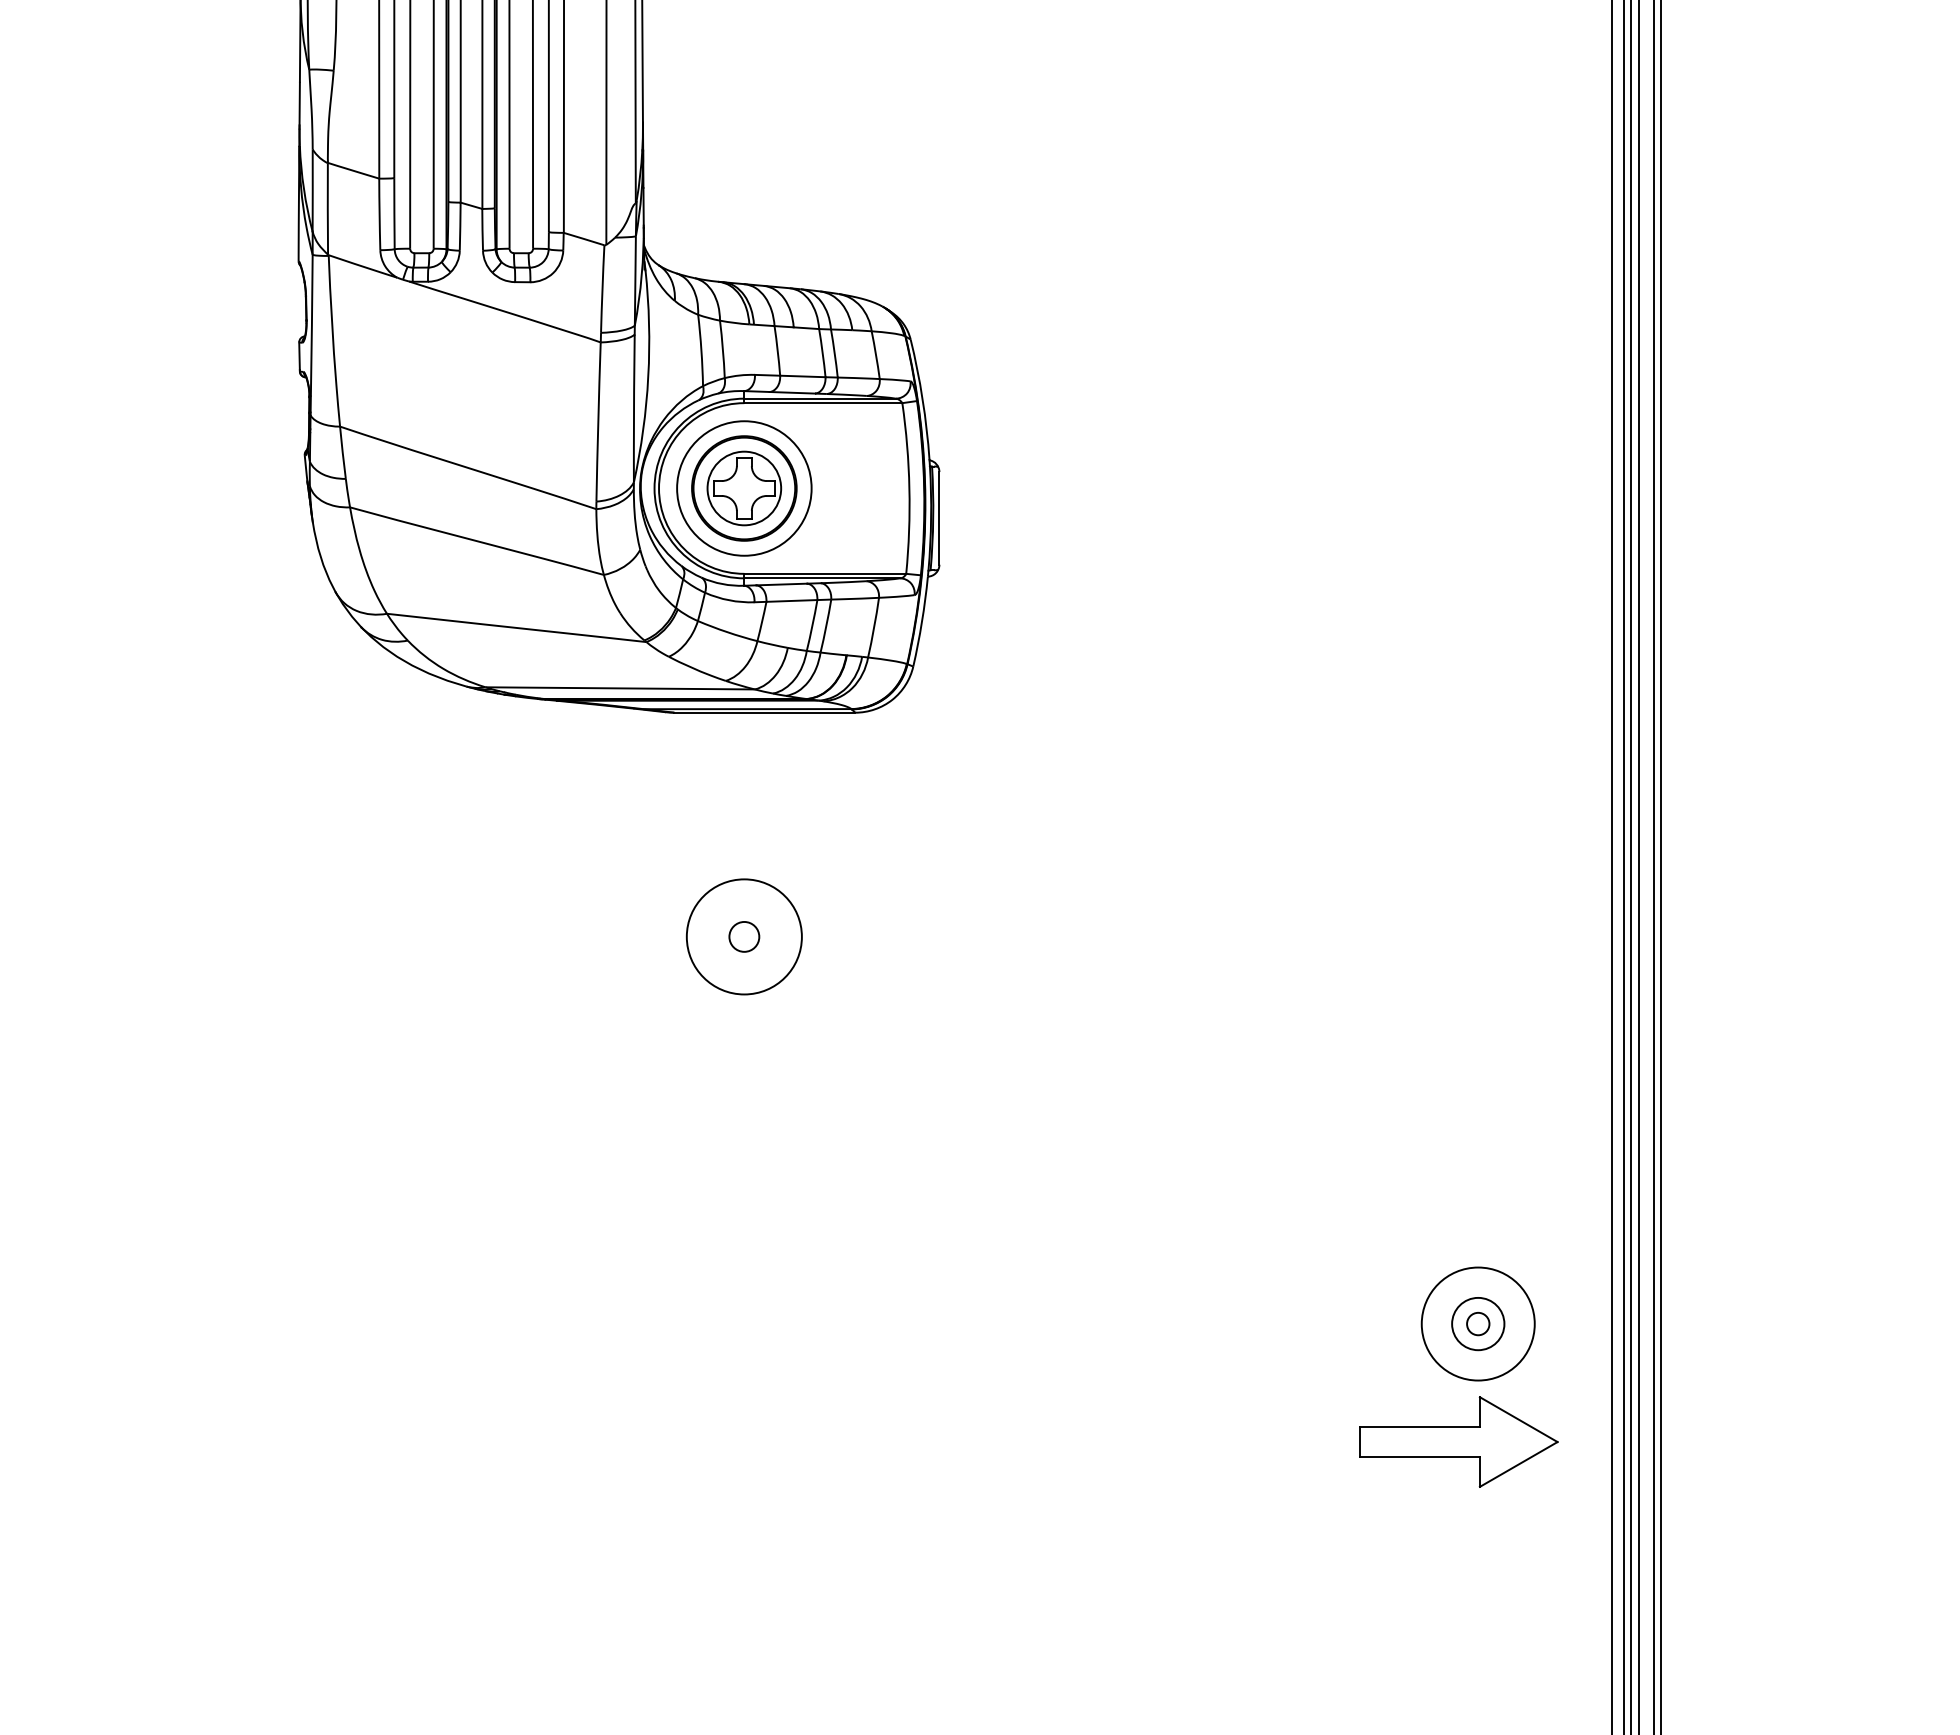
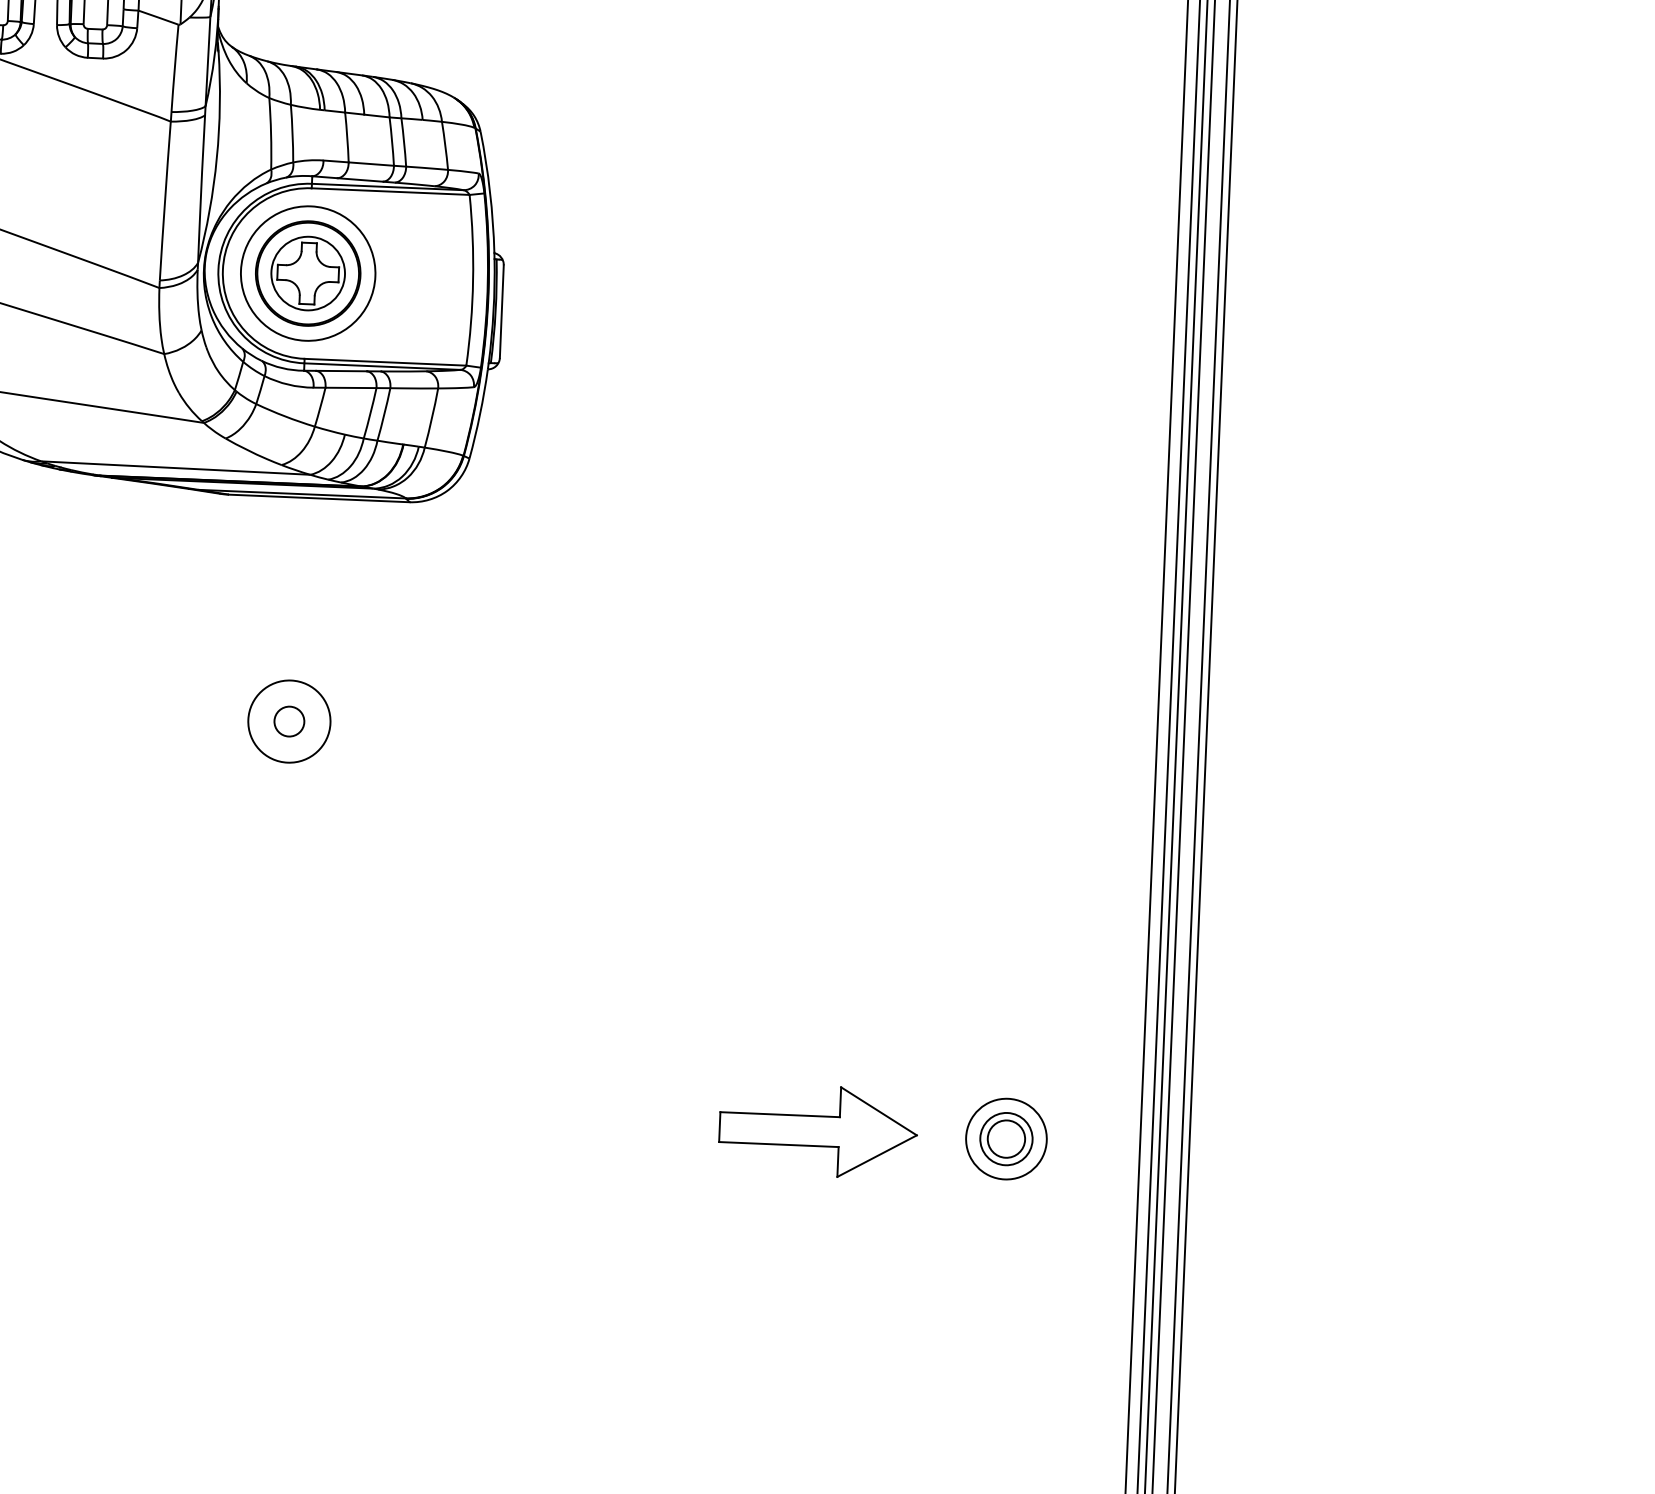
circle: (744, 936) -> (289, 721), size x0.71
circle: (1477, 1323) -> (1005, 1138), size x0.71
circle: (1477, 1323) -> (1005, 1138), size x1.67
part: (1458, 1441) -> (817, 1130), moved

